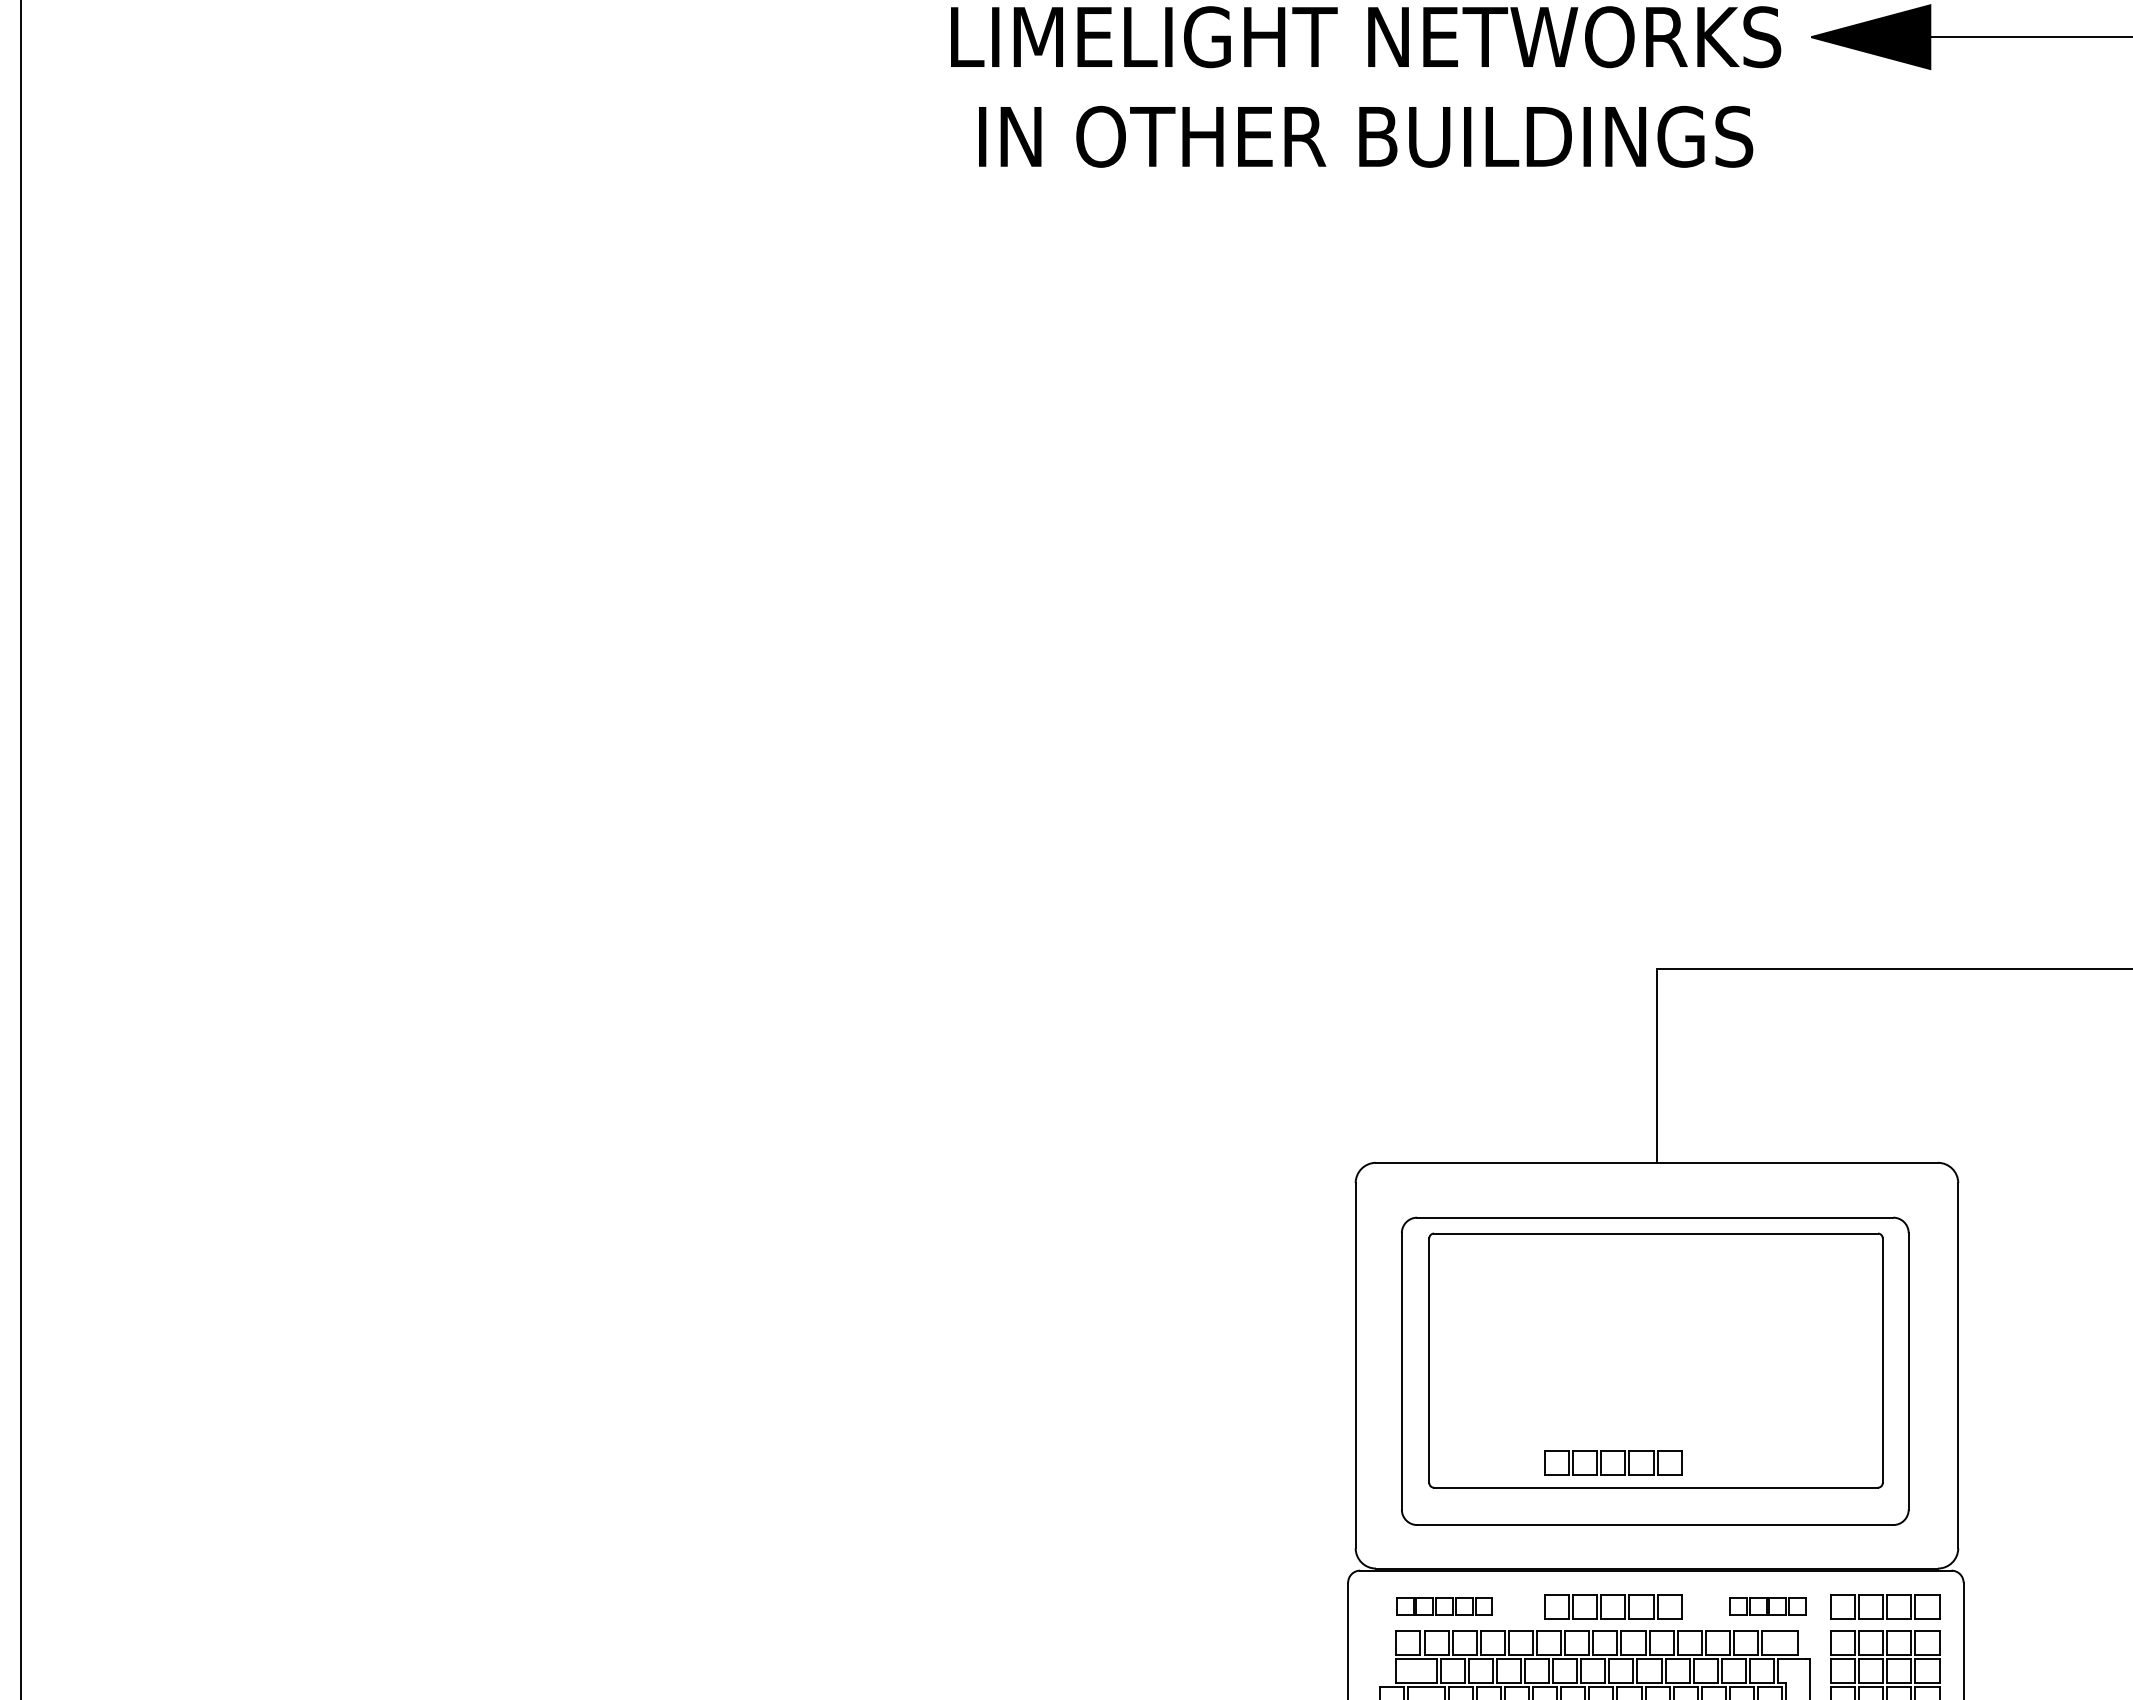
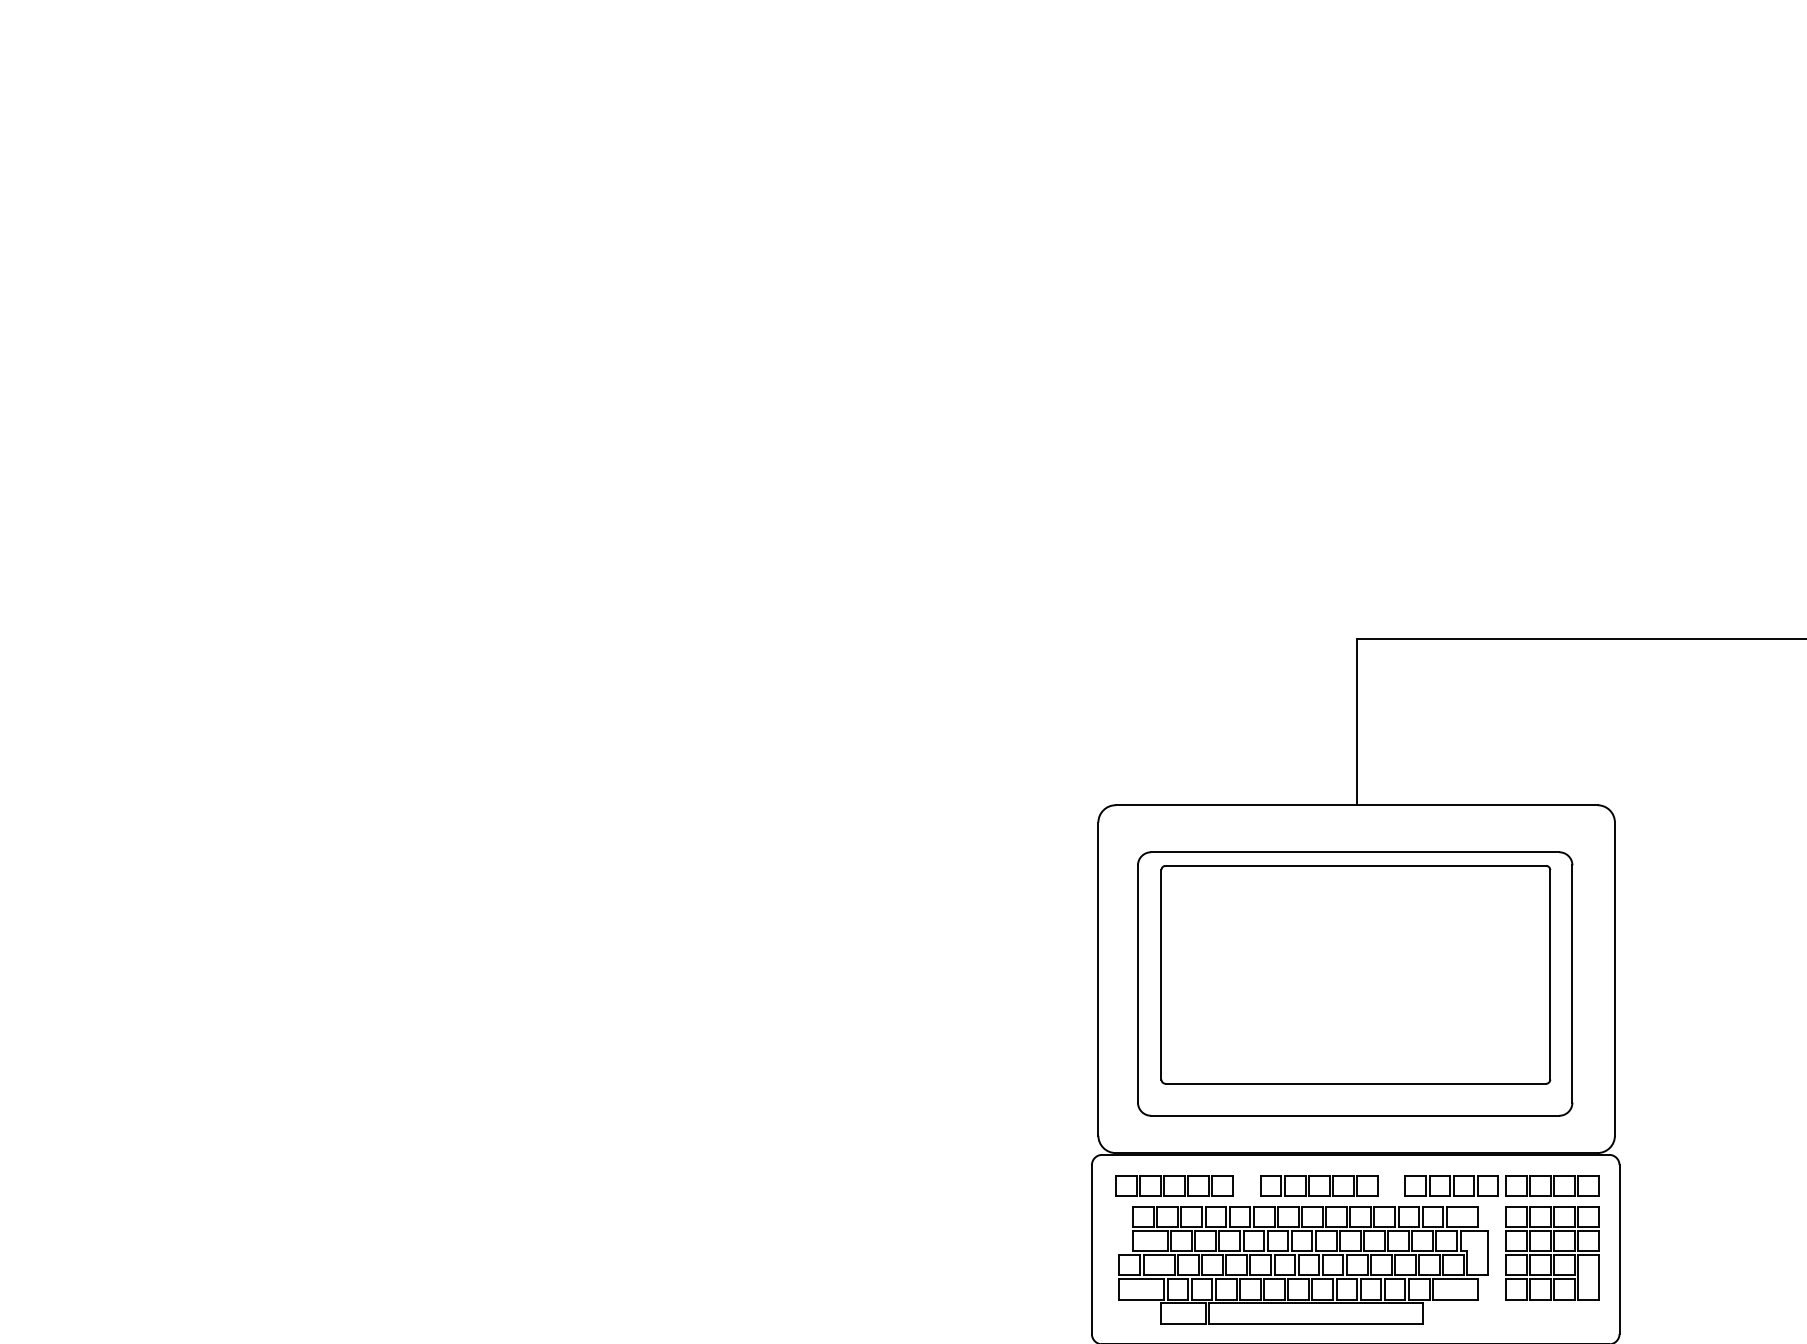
part: (1613, 1462) -> (1319, 1062), removed
part: (1444, 1606) -> (1174, 1185), size x1.43
part: (1767, 1606) -> (1451, 1185), size x1.43

